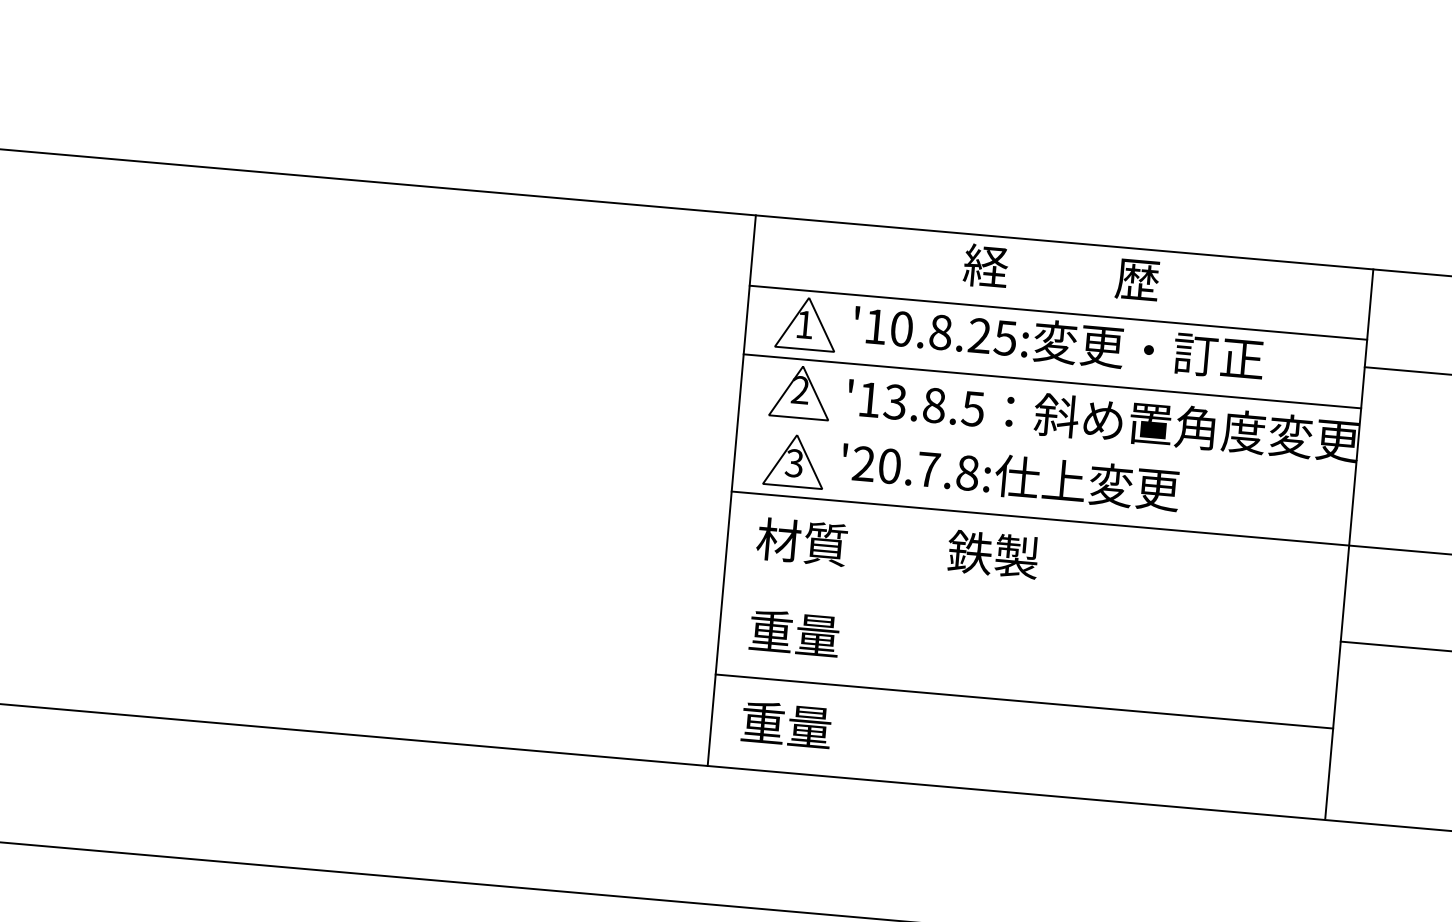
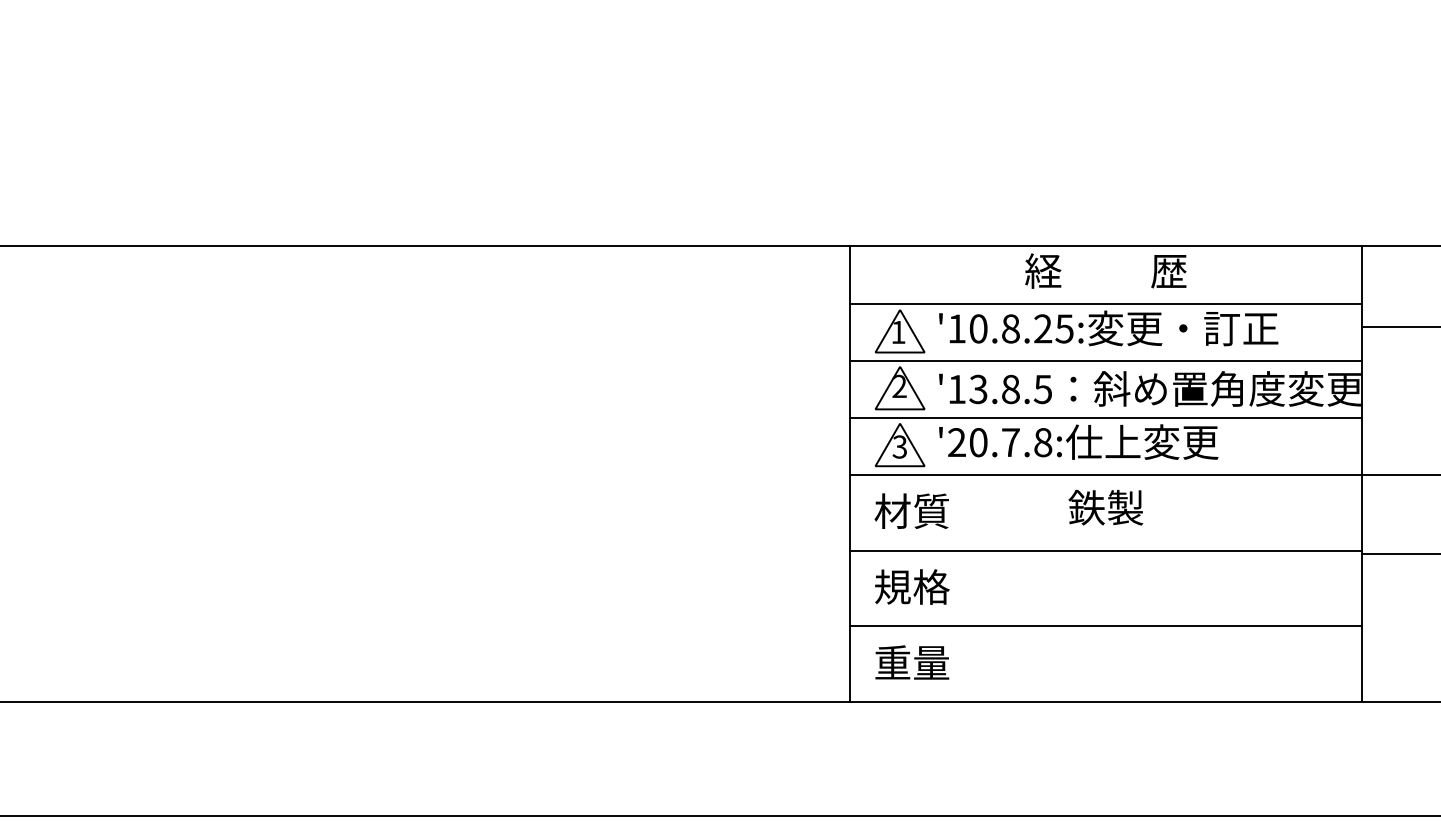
line: (1046, 449) -> (1106, 417), added
text: (992, 554) -> (1105, 507), moved
line: (1032, 609) -> (1106, 550), added
text: (794, 632) -> (912, 586), 重量 -> 規格

